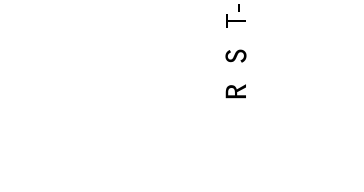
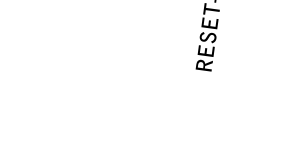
fill: (235, 37) -> (209, 22), added
fill: (235, 72) -> (206, 50), added

